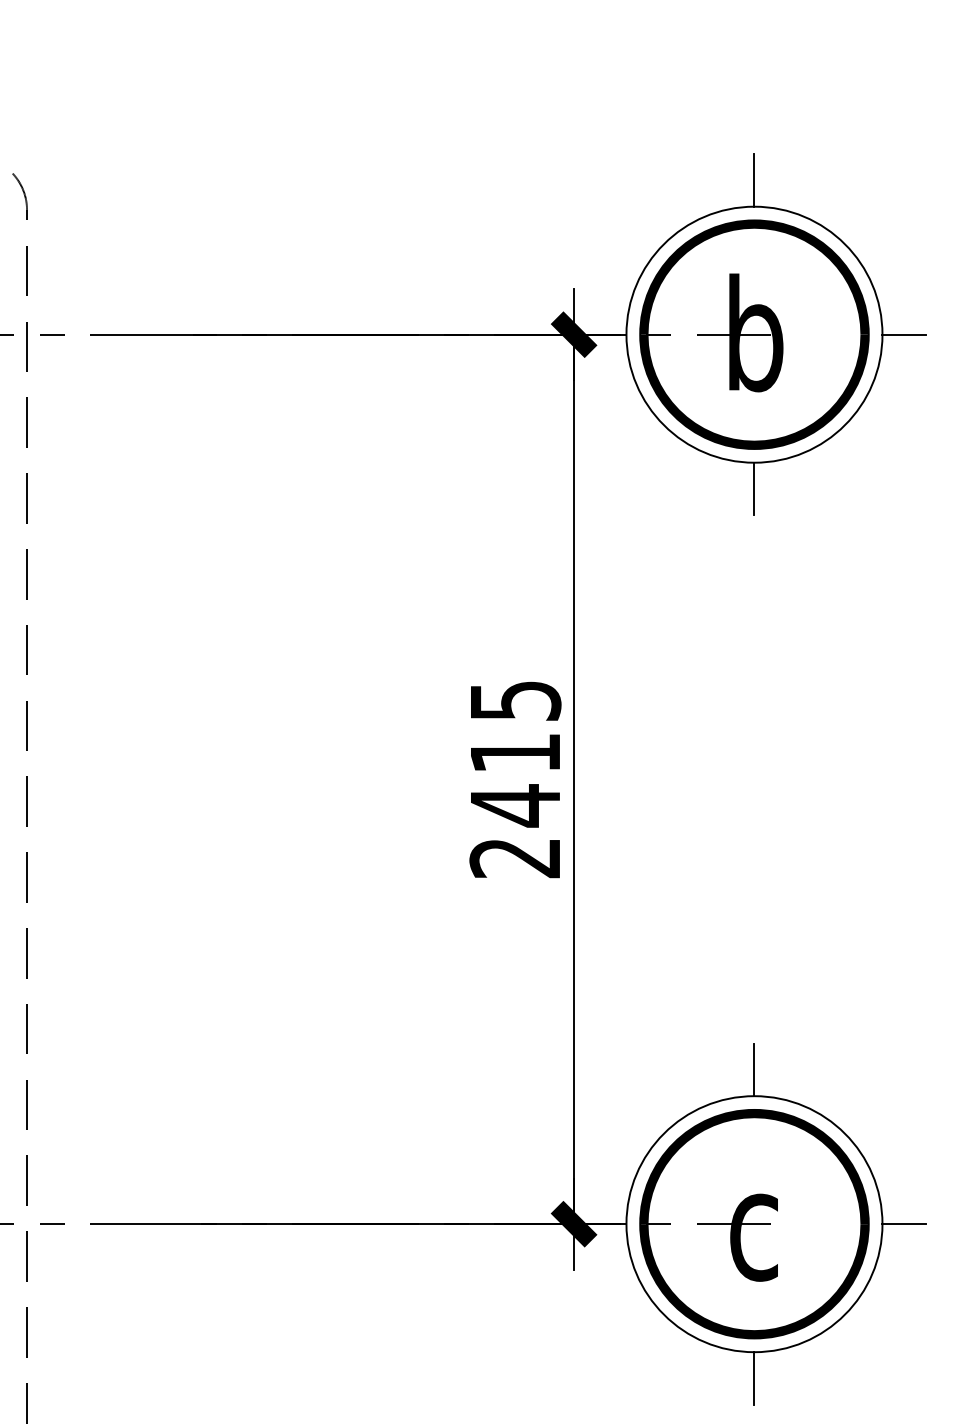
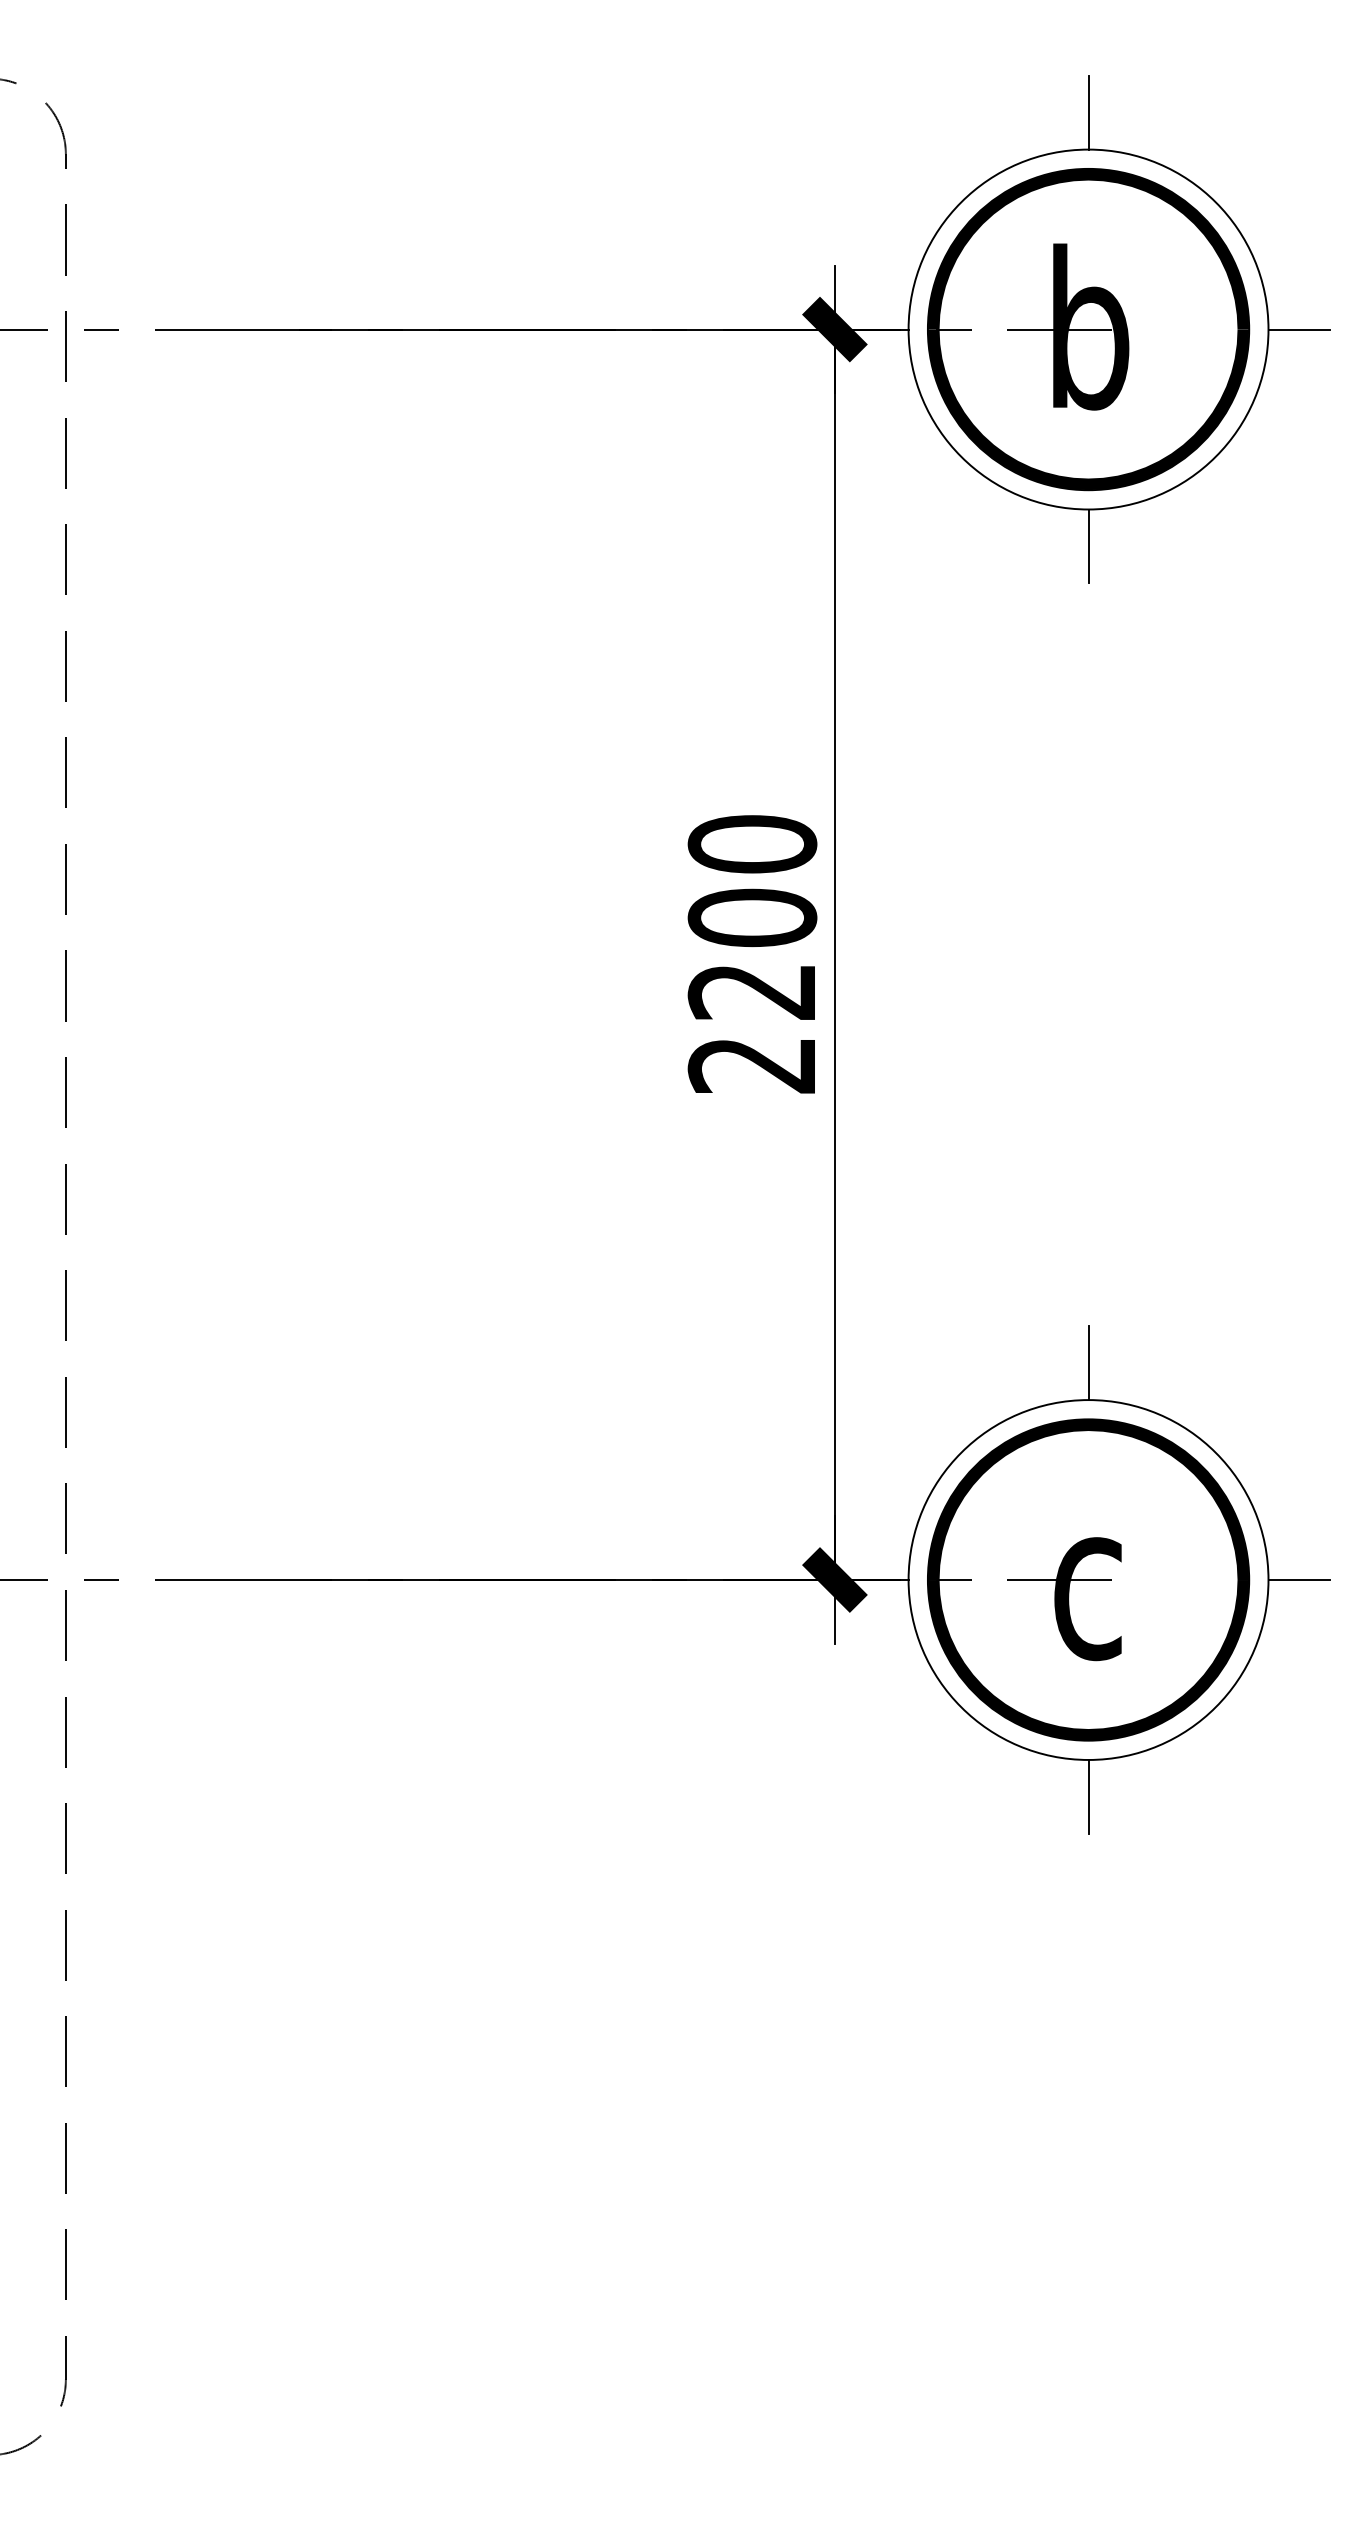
text: (515, 753) -> (752, 918), 2415 -> 2200

